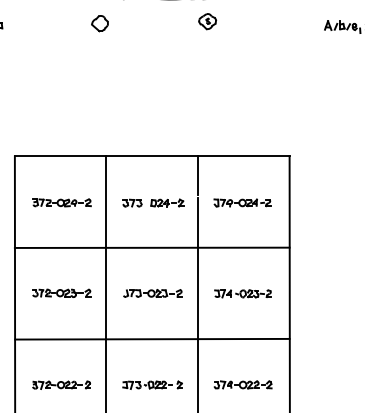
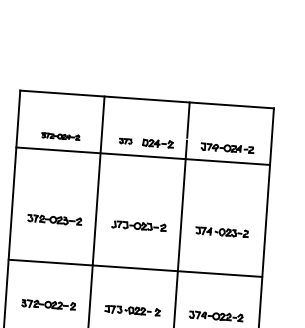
part: (61, 202) -> (60, 136), size x0.7
part: (132, 202) -> (125, 140), size x0.7
line: (151, 247) -> (142, 155), moved

